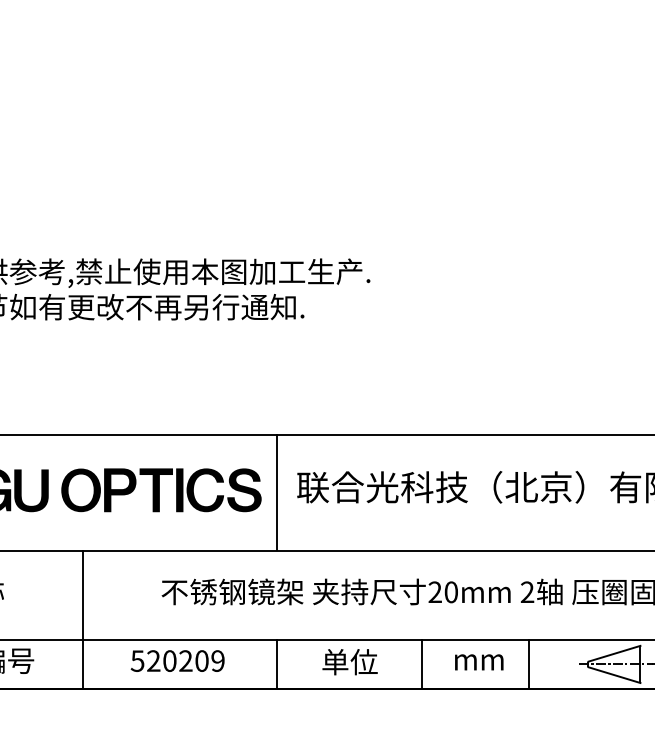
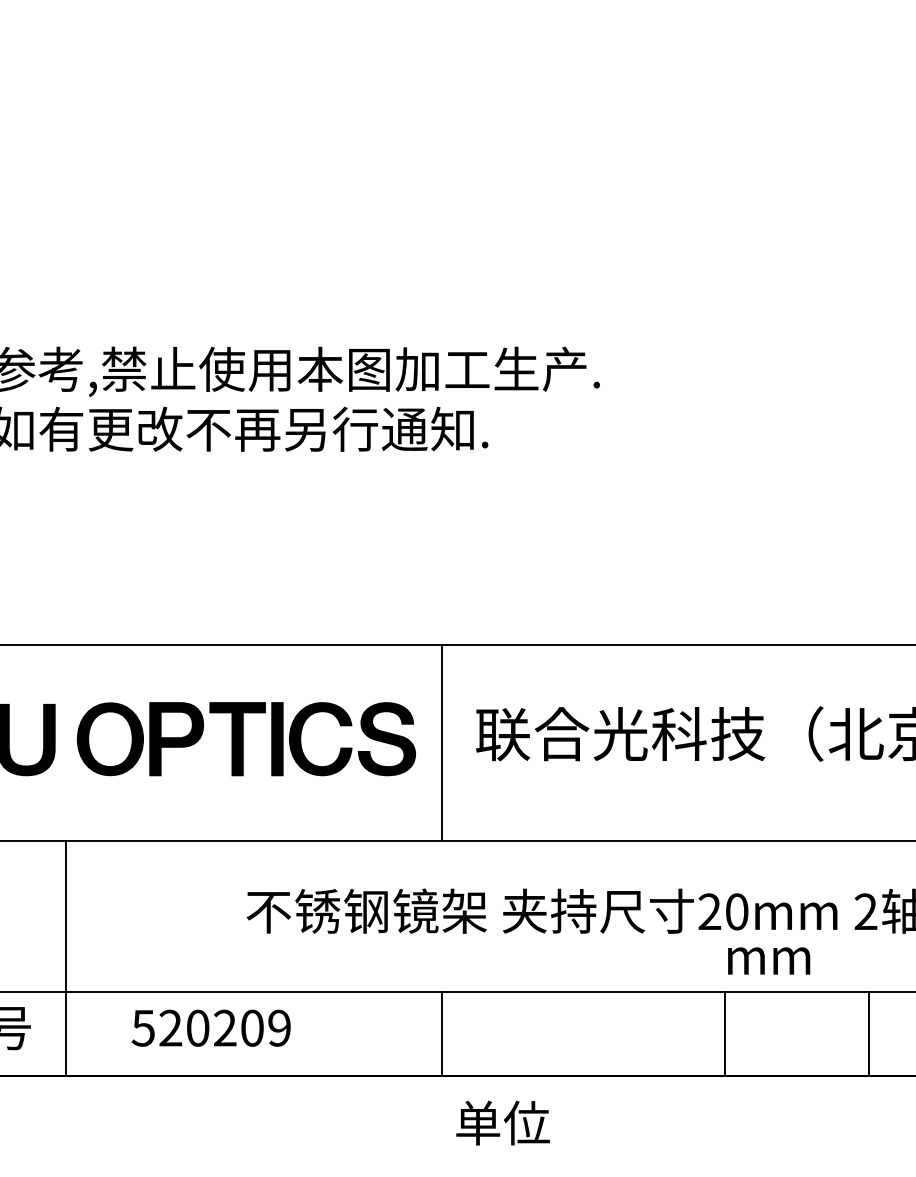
line: (82, 619) -> (65, 957), moved
text: (177, 660) -> (210, 1027), moved
text: (349, 662) -> (502, 1123), moved
text: (479, 662) -> (769, 961), moved
line: (422, 664) -> (725, 1034), moved

